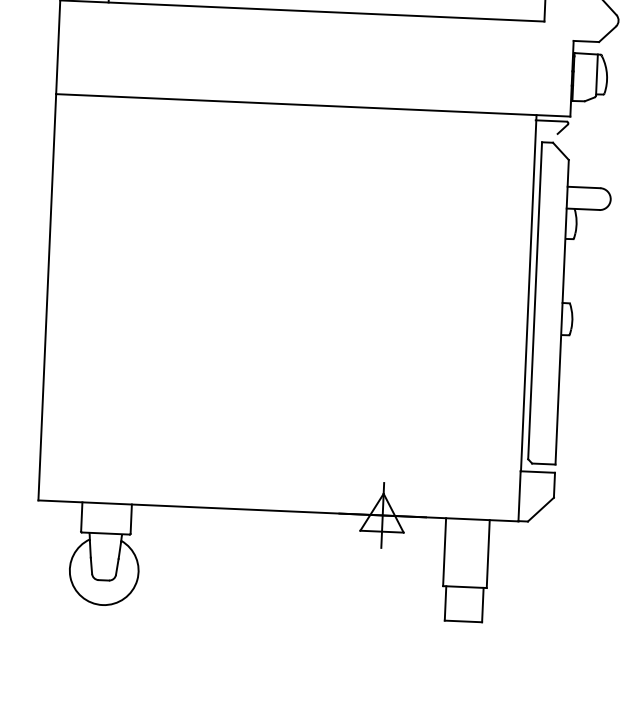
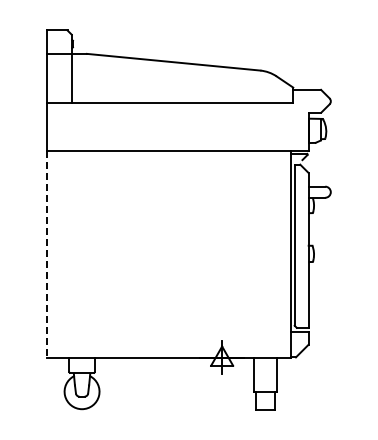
line: (48, 297) -> (47, 254), solid -> dashed

